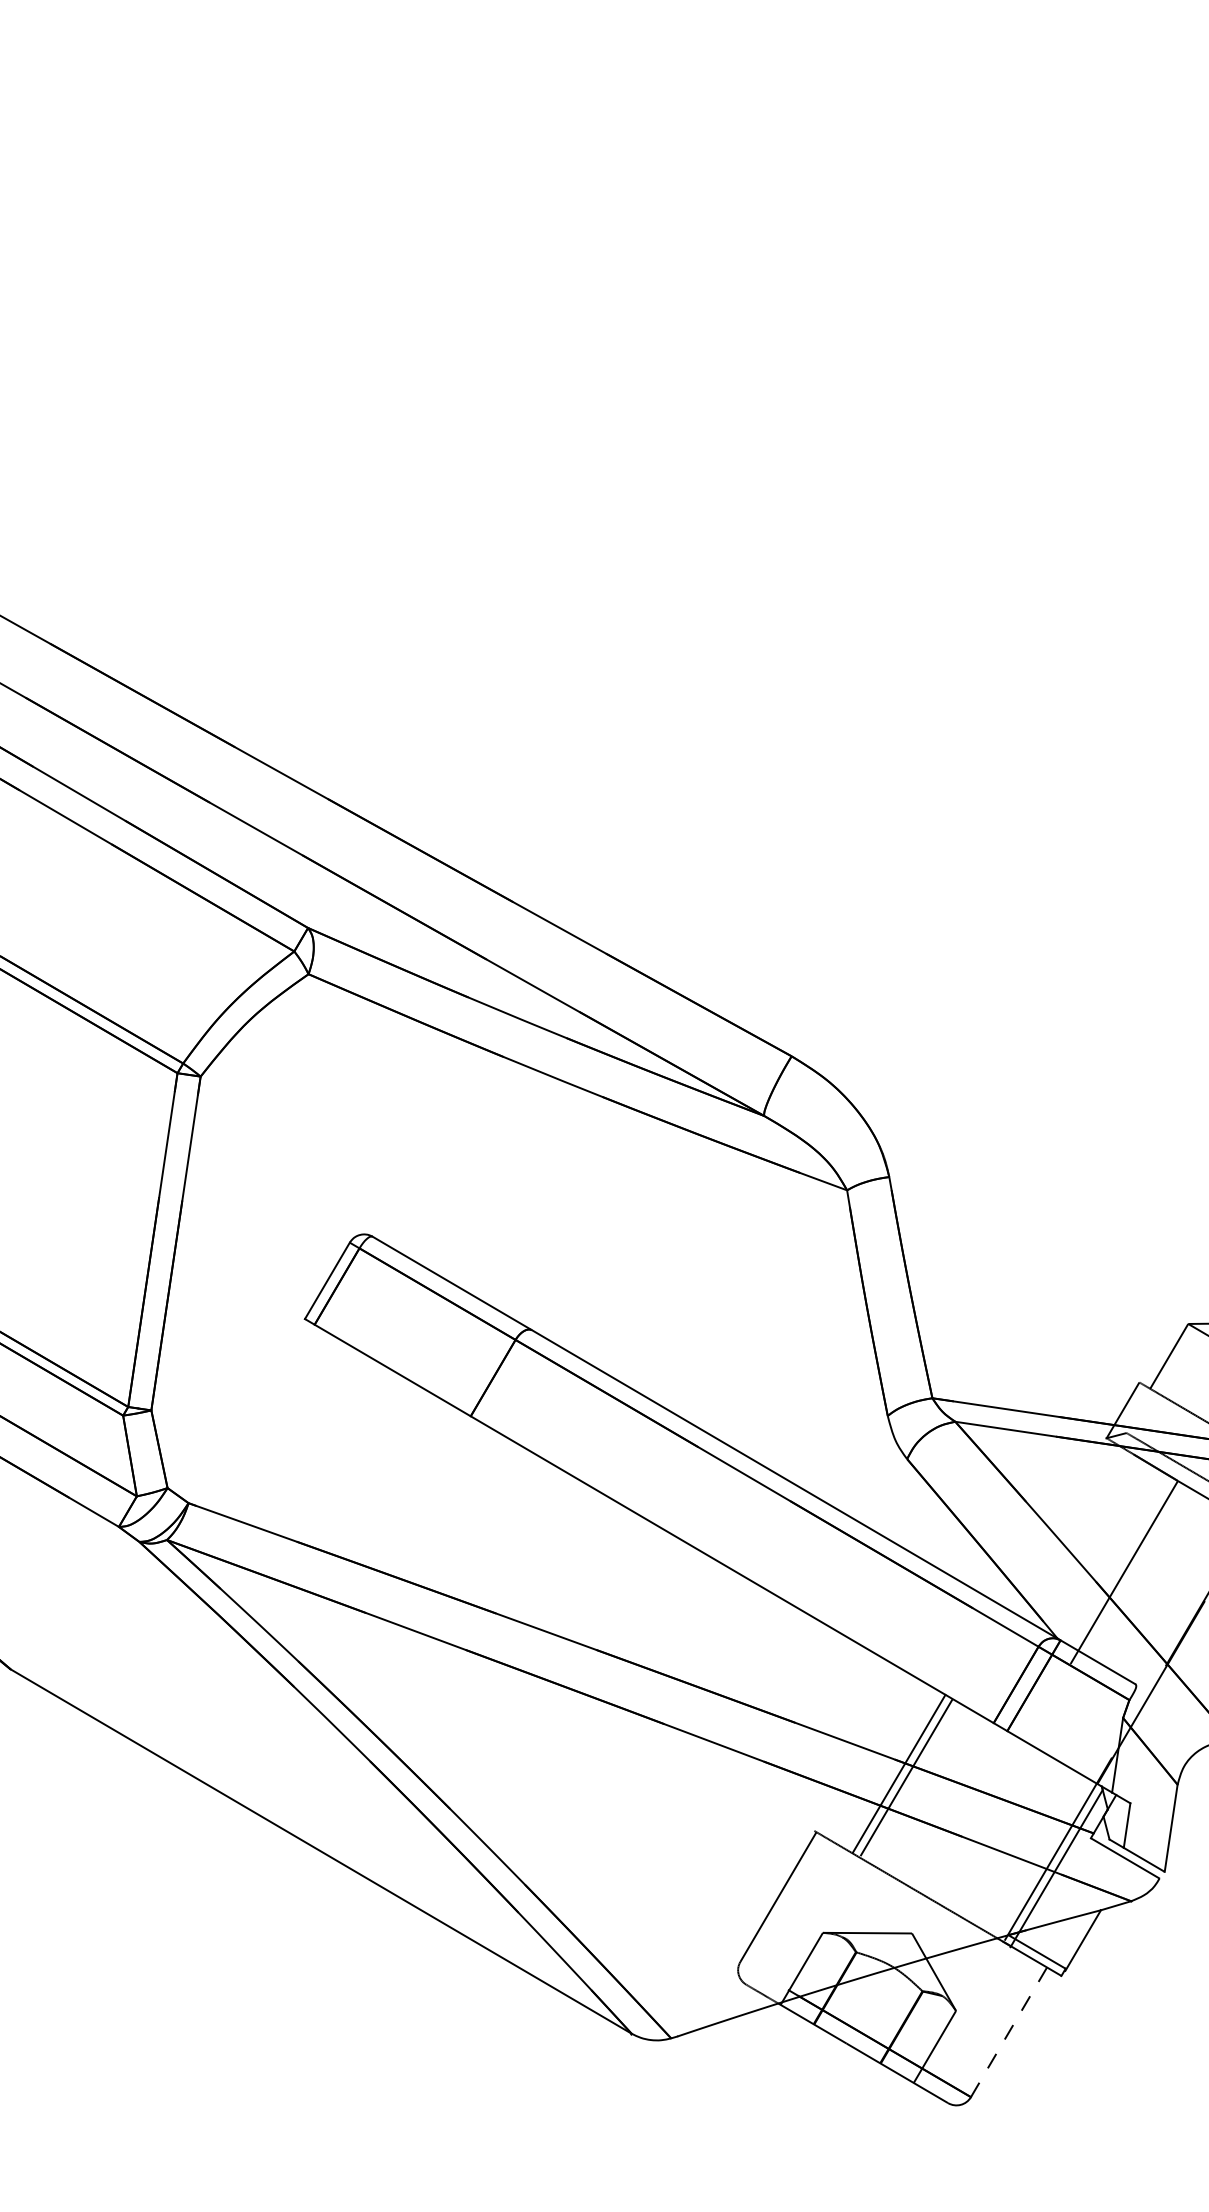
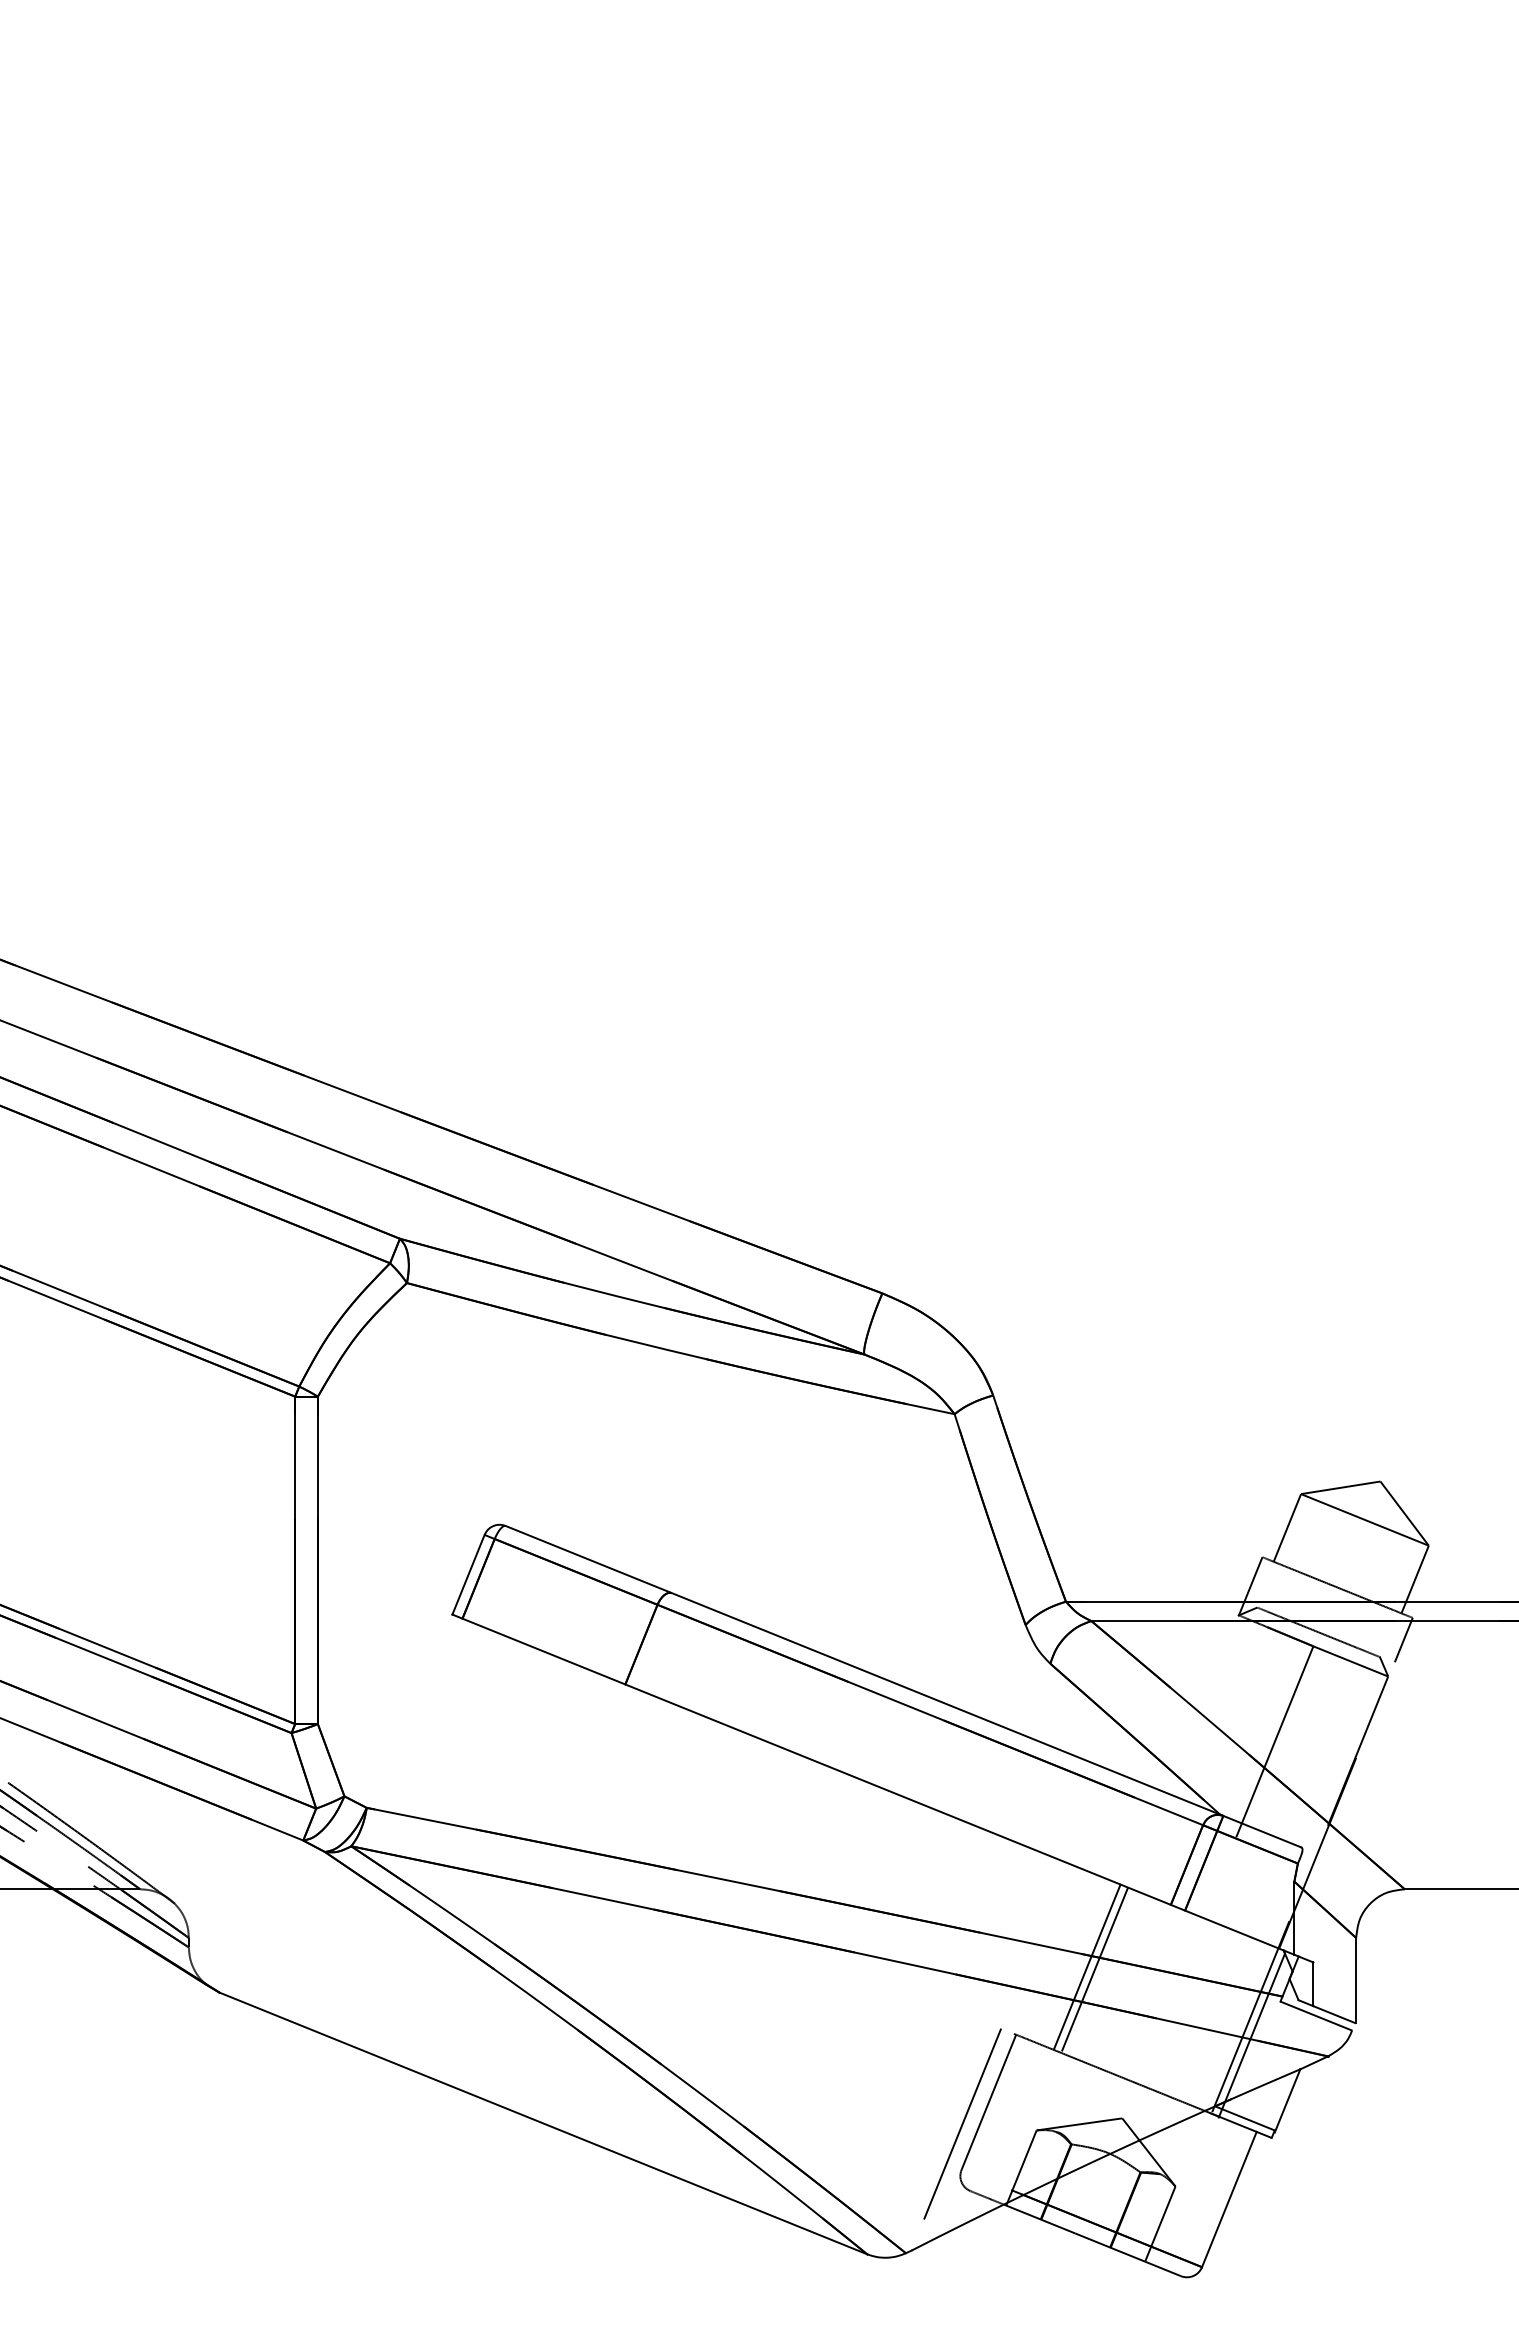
line: (748, 1914) -> (962, 2123), added
line: (1009, 2032) -> (1229, 2199), dashed -> solid

